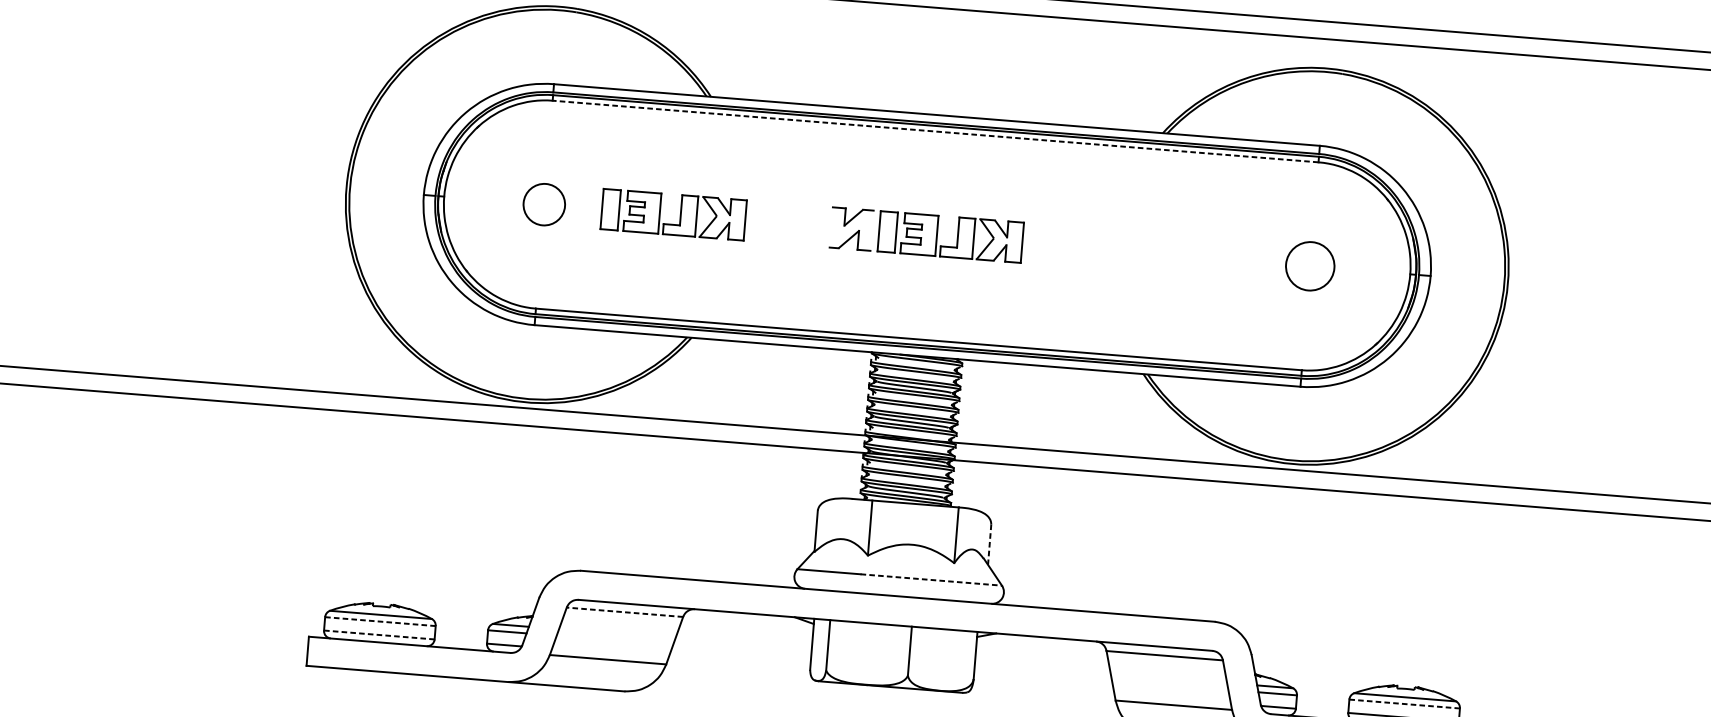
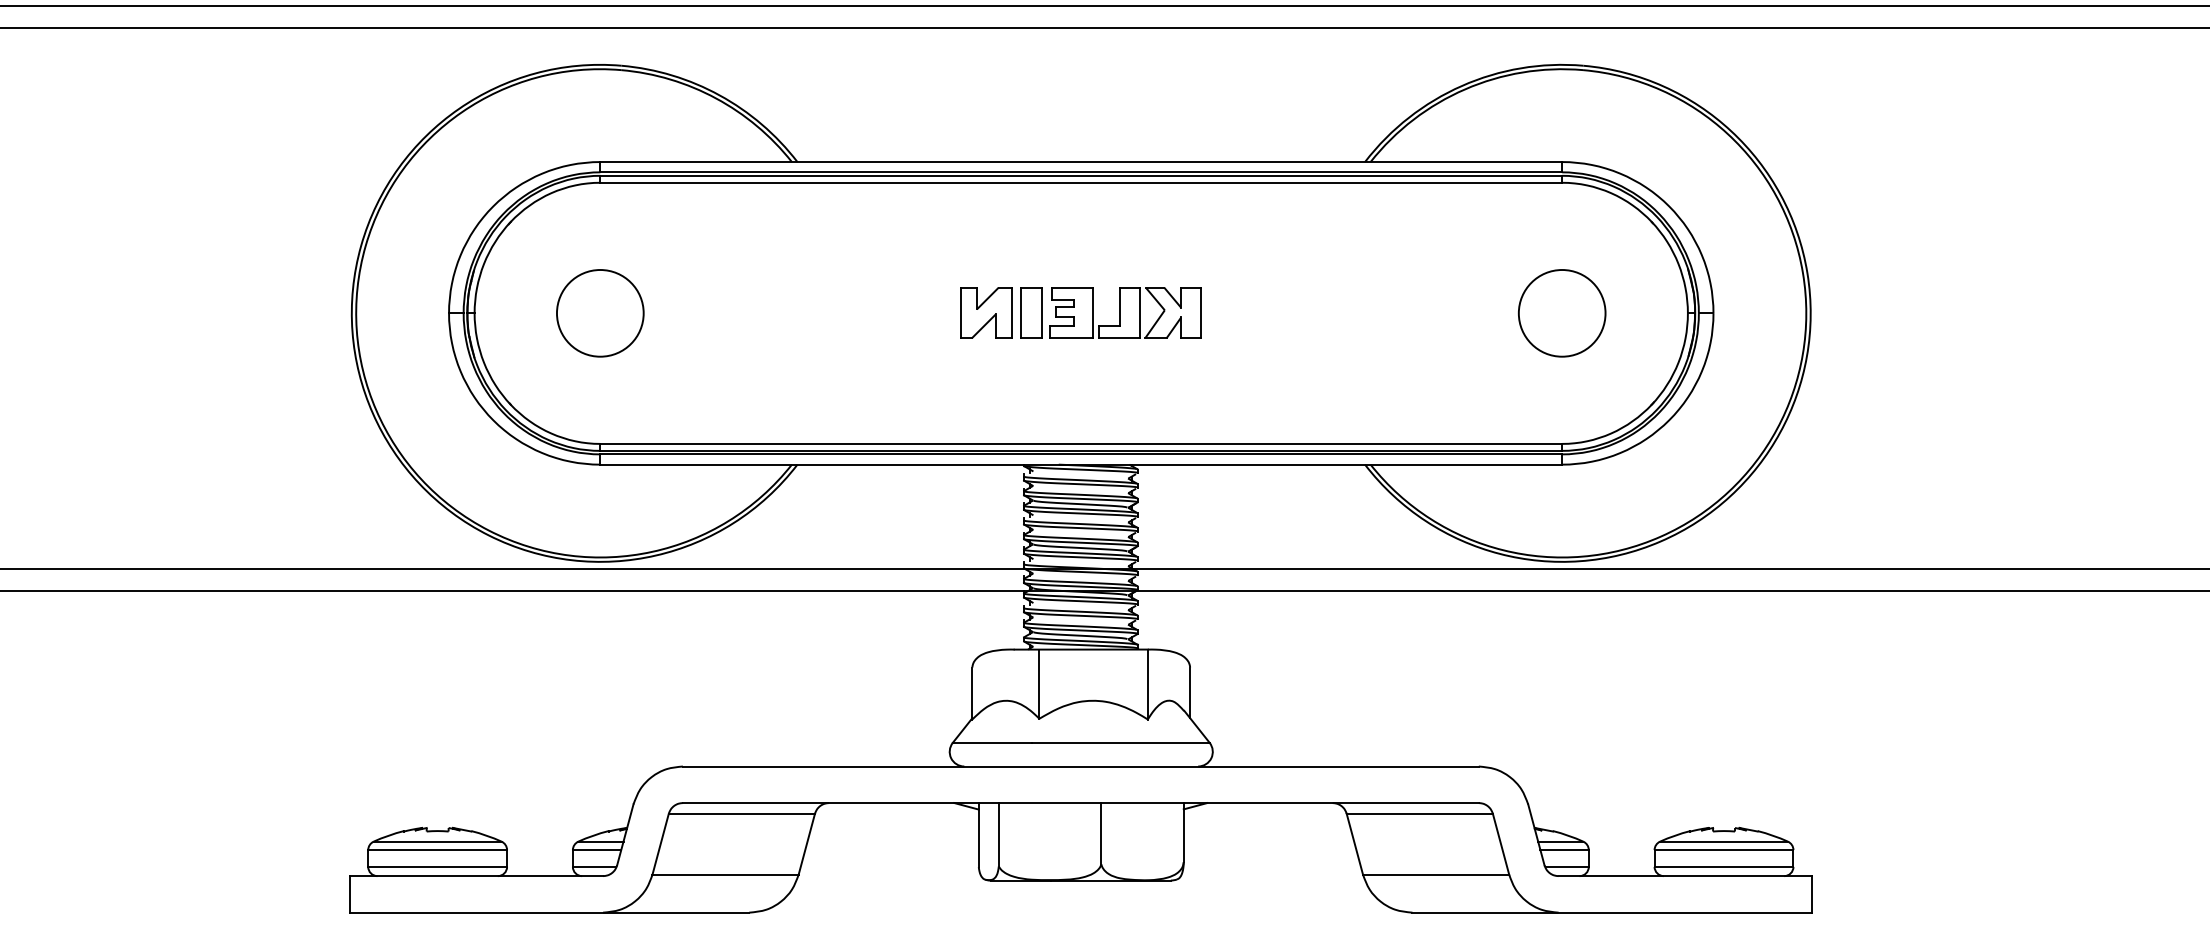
line: (935, 131) -> (1081, 182), dashed -> solid
circle: (543, 204) -> (599, 313), size x1.67
part: (680, 214) -> (771, 312), removed
line: (831, 227) -> (960, 312), added
line: (871, 230) -> (1011, 312), added
circle: (1310, 266) -> (1562, 313), size x1.43
line: (989, 545) -> (1190, 693), dashed -> solid
line: (931, 579) -> (1120, 742), dashed -> solid
line: (624, 611) -> (741, 813), dashed -> solid
line: (381, 621) -> (438, 850), dashed -> solid
line: (380, 634) -> (438, 866), dashed -> solid
line: (1405, 704) -> (1724, 850), dashed -> solid

